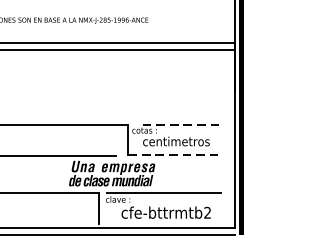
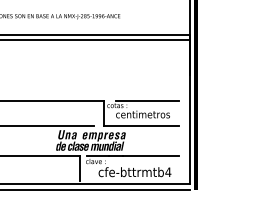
line: (181, 124) -> (147, 100), dashed -> solid
line: (174, 155) -> (141, 125), dashed -> solid
text: (207, 211) -> (168, 171), cfe-bttrmtb2 -> cfe-bttrmtb4

